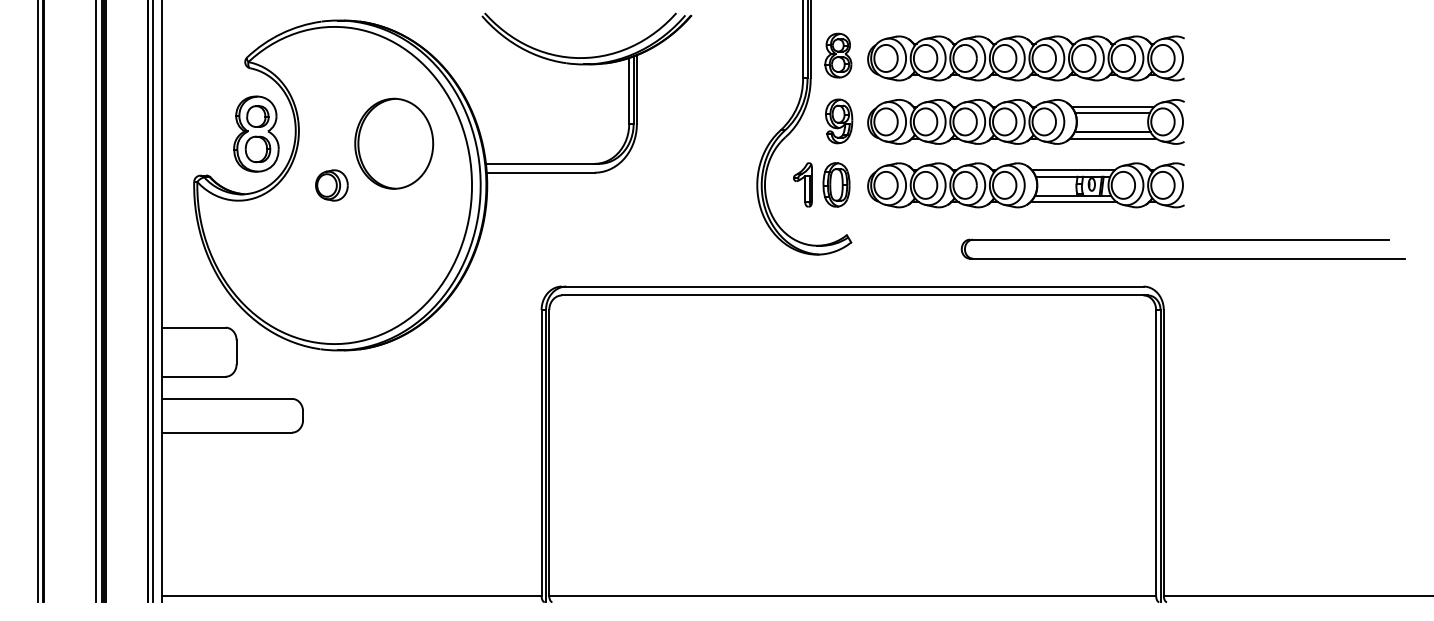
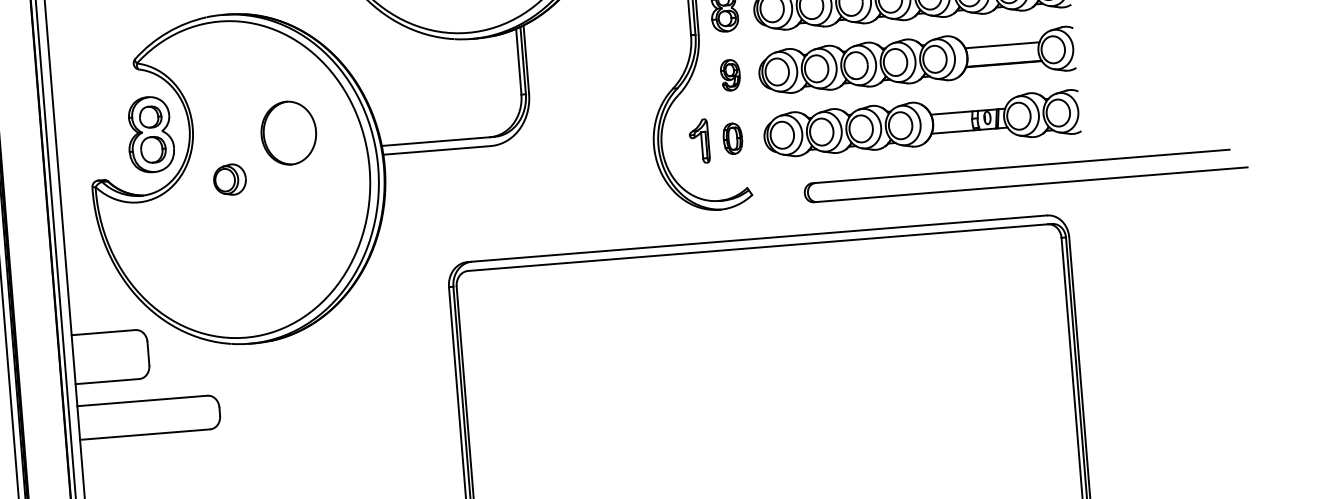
line: (1112, 106) -> (1001, 38), removed
part: (839, 121) -> (730, 75), size x0.7
line: (1113, 138) -> (1005, 70), removed
part: (394, 143) -> (289, 132), size x0.7
line: (1073, 170) -> (968, 105), removed
part: (836, 184) -> (732, 138), size x0.7
line: (1073, 202) -> (970, 137), removed
part: (1182, 240) -> (1024, 167), moved

